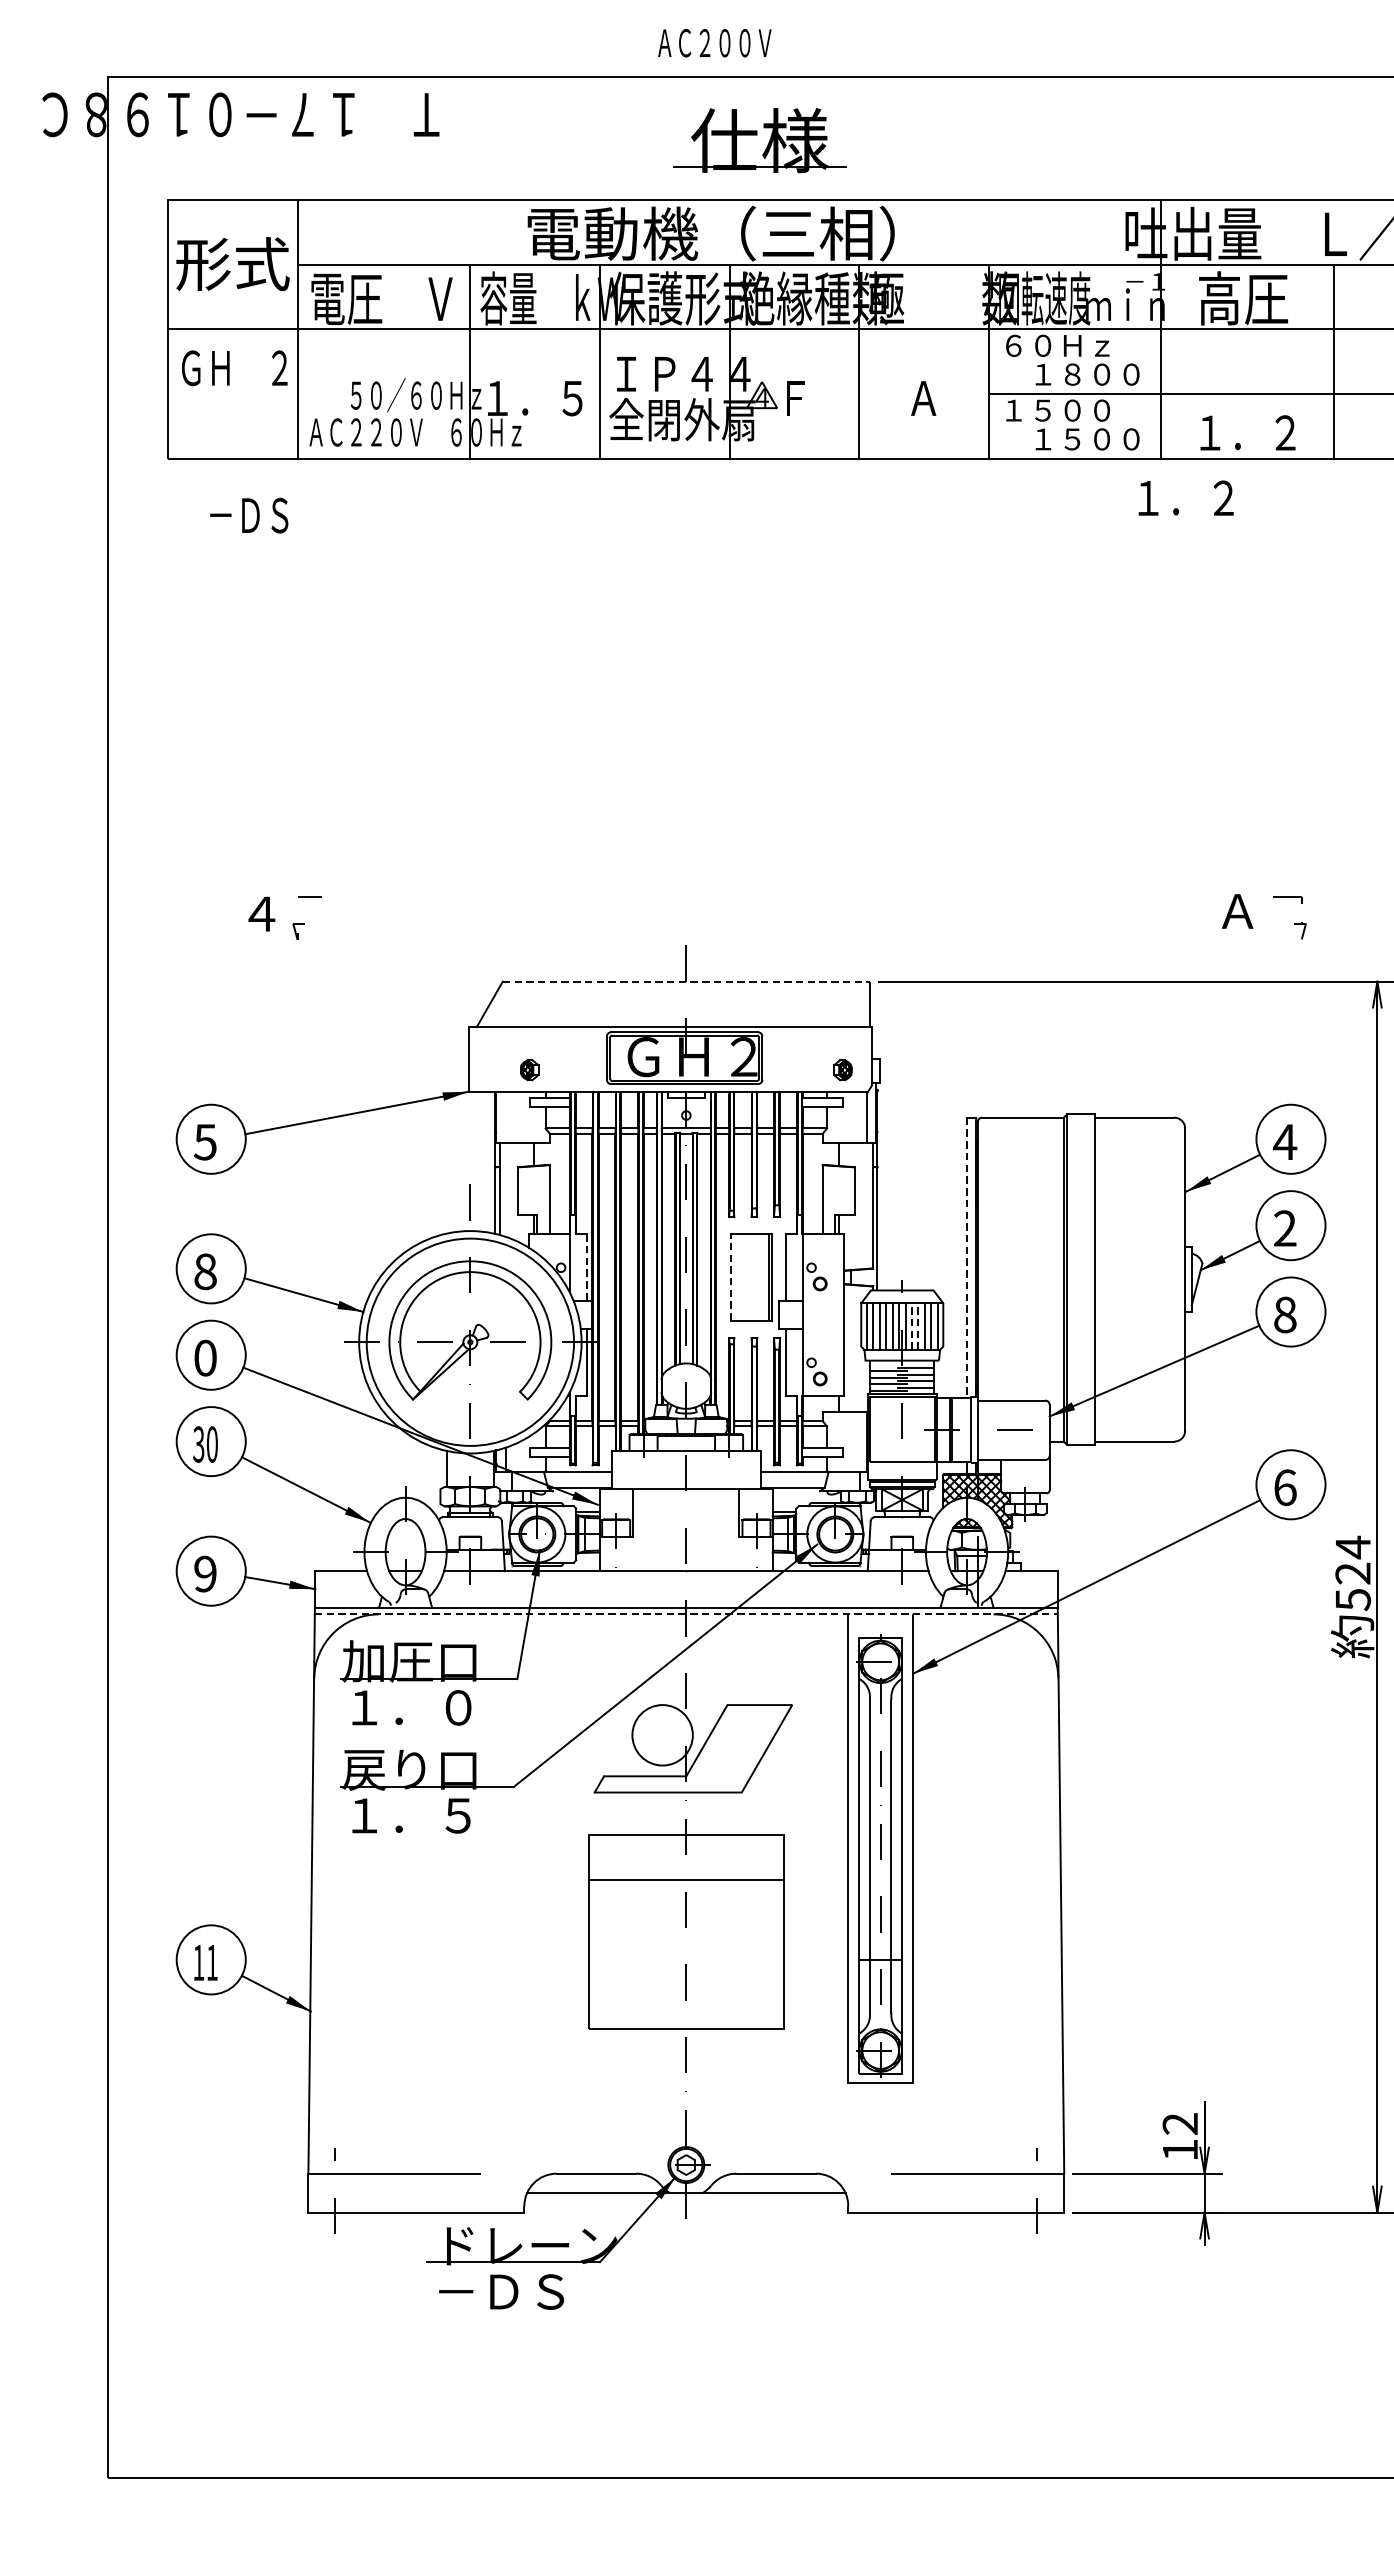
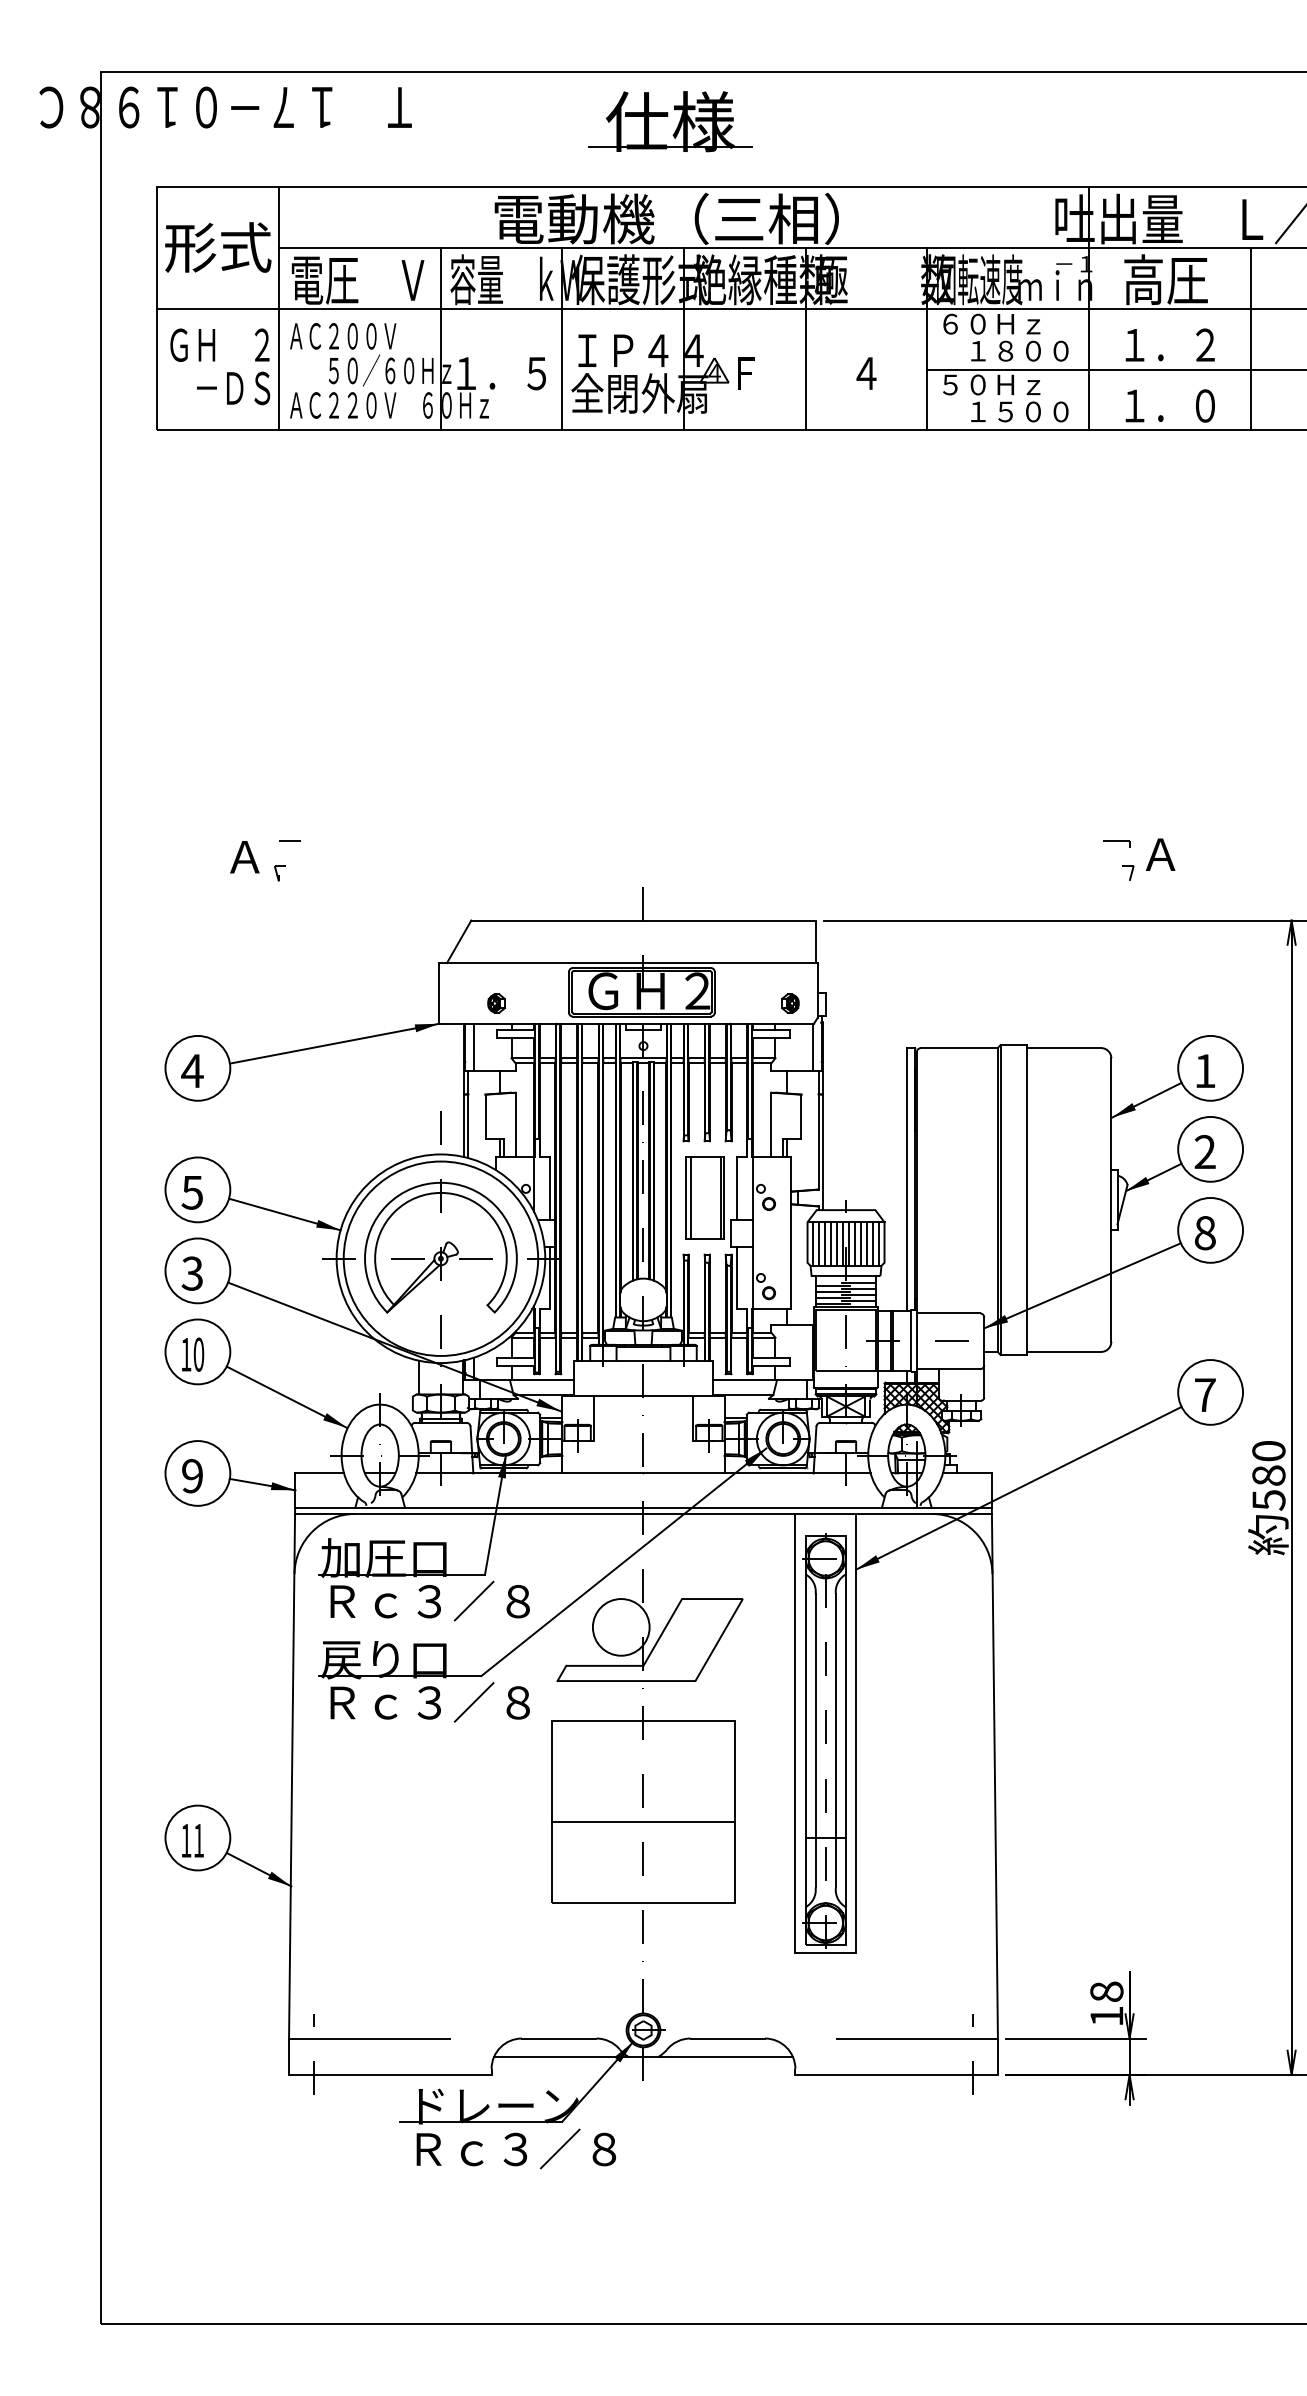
text: (715, 43) -> (343, 336), moved
part: (759, 140) -> (670, 121), moved
text: (923, 398) -> (865, 373), Ａ -> ４
text: (1057, 410) -> (991, 384), １５００ -> ５０Ｈｚ
text: (1284, 432) -> (1204, 405), １．２ -> １．０
text: (1185, 497) -> (1169, 344), moved
text: (249, 515) -> (233, 388), moved
text: (260, 914) -> (244, 857), ４ -> Ａ
line: (1294, 922) -> (1122, 865), moved
line: (686, 981) -> (643, 920), dashed -> solid
line: (506, 1117) -> (474, 1047), added
text: (1284, 1141) -> (1204, 1070), 4 -> 1
text: (205, 1142) -> (192, 1071), 5 -> 4
line: (966, 1257) -> (906, 1179), dashed -> solid
line: (587, 1268) -> (550, 1189), dashed -> solid
text: (205, 1271) -> (192, 1192), 8 -> 5
line: (736, 1276) -> (690, 1197), added
line: (731, 1278) -> (685, 1198), dashed -> solid
line: (912, 1327) -> (855, 1244), dashed -> solid
line: (918, 1327) -> (861, 1244), dashed -> solid
text: (204, 1357) -> (191, 1273), 0 -> 3
text: (198, 1444) -> (185, 1354), 30 -> 10
text: (1285, 1488) -> (1205, 1395), 6 -> 7
text: (1352, 1559) -> (1268, 1462), 524 -> 580
line: (686, 1613) -> (643, 1513), dashed -> solid
text: (458, 1706) -> (429, 1600), １．０ -> Ｒｃ３／８
text: (458, 1815) -> (429, 1702), １．５ -> Ｒｃ３／８
line: (686, 1879) -> (643, 1821), moved
text: (1179, 2123) -> (1106, 1991), 12 -> 18
text: (547, 2290) -> (513, 2148), －ＤＳ -> Ｒｃ３／８

